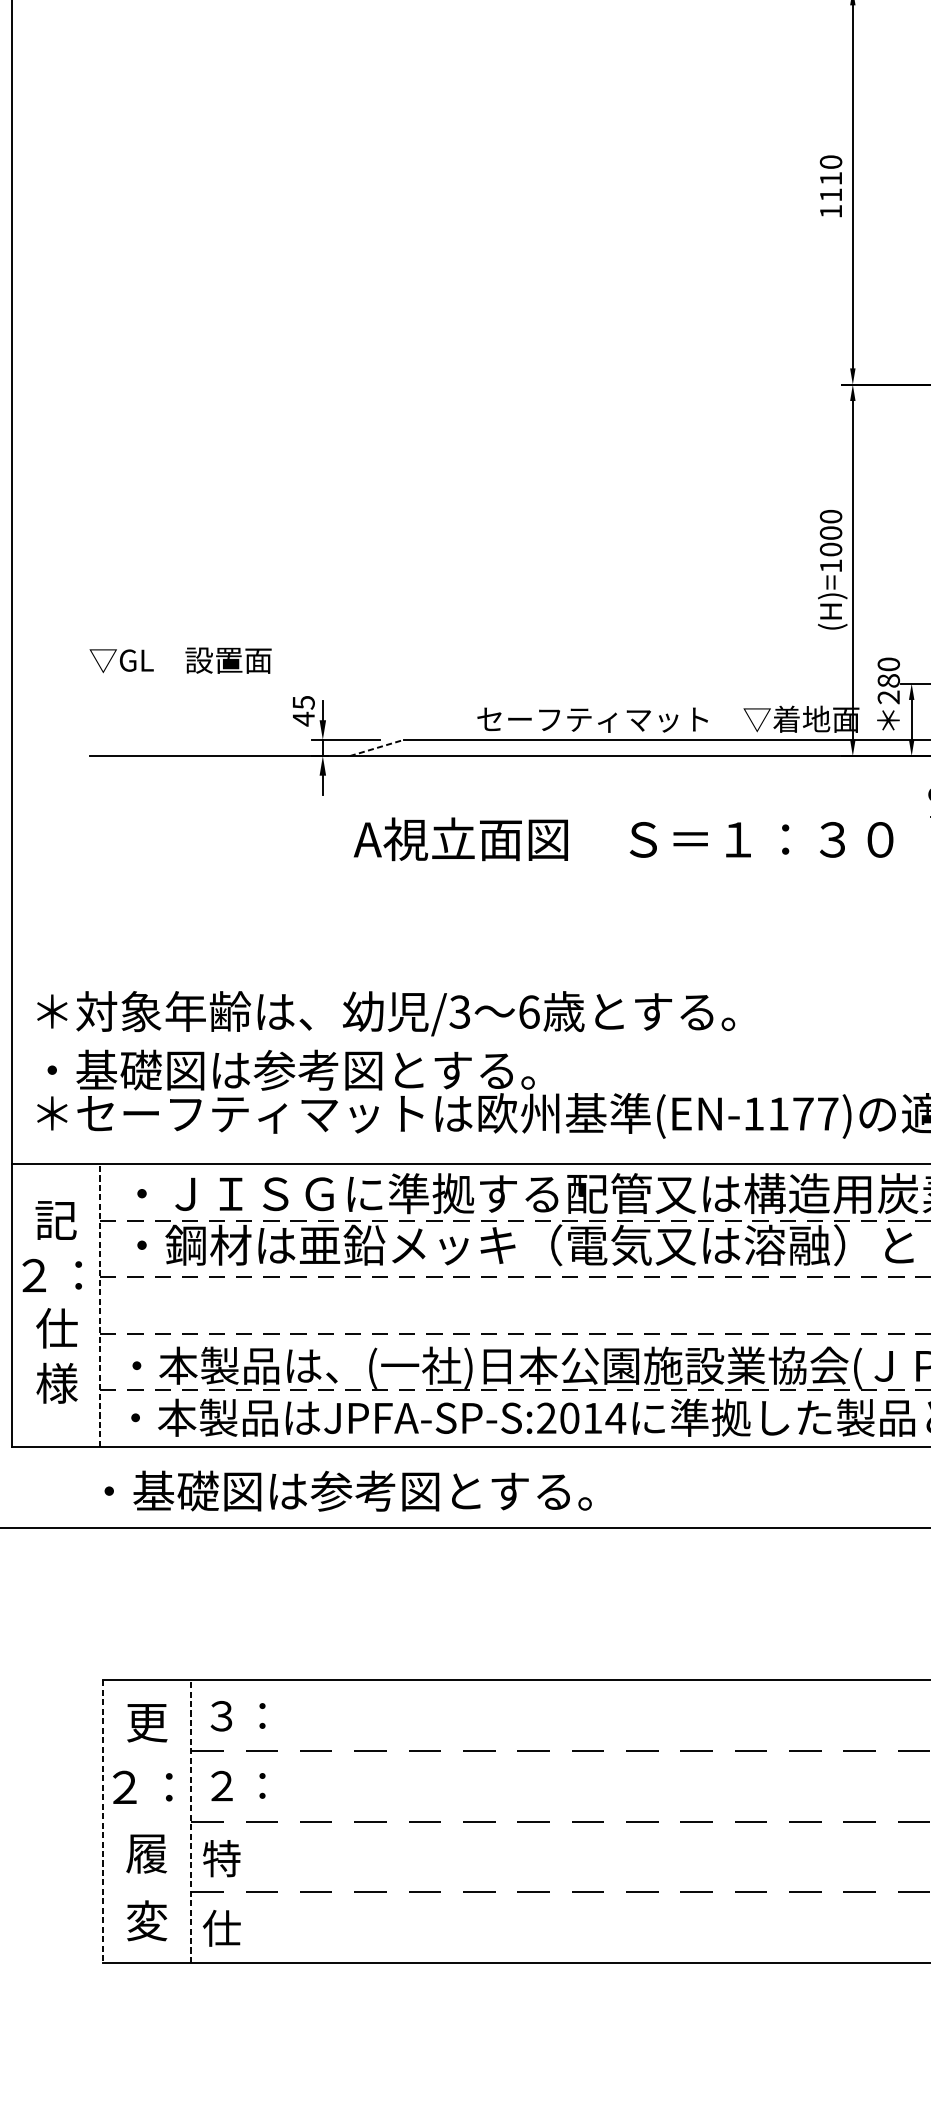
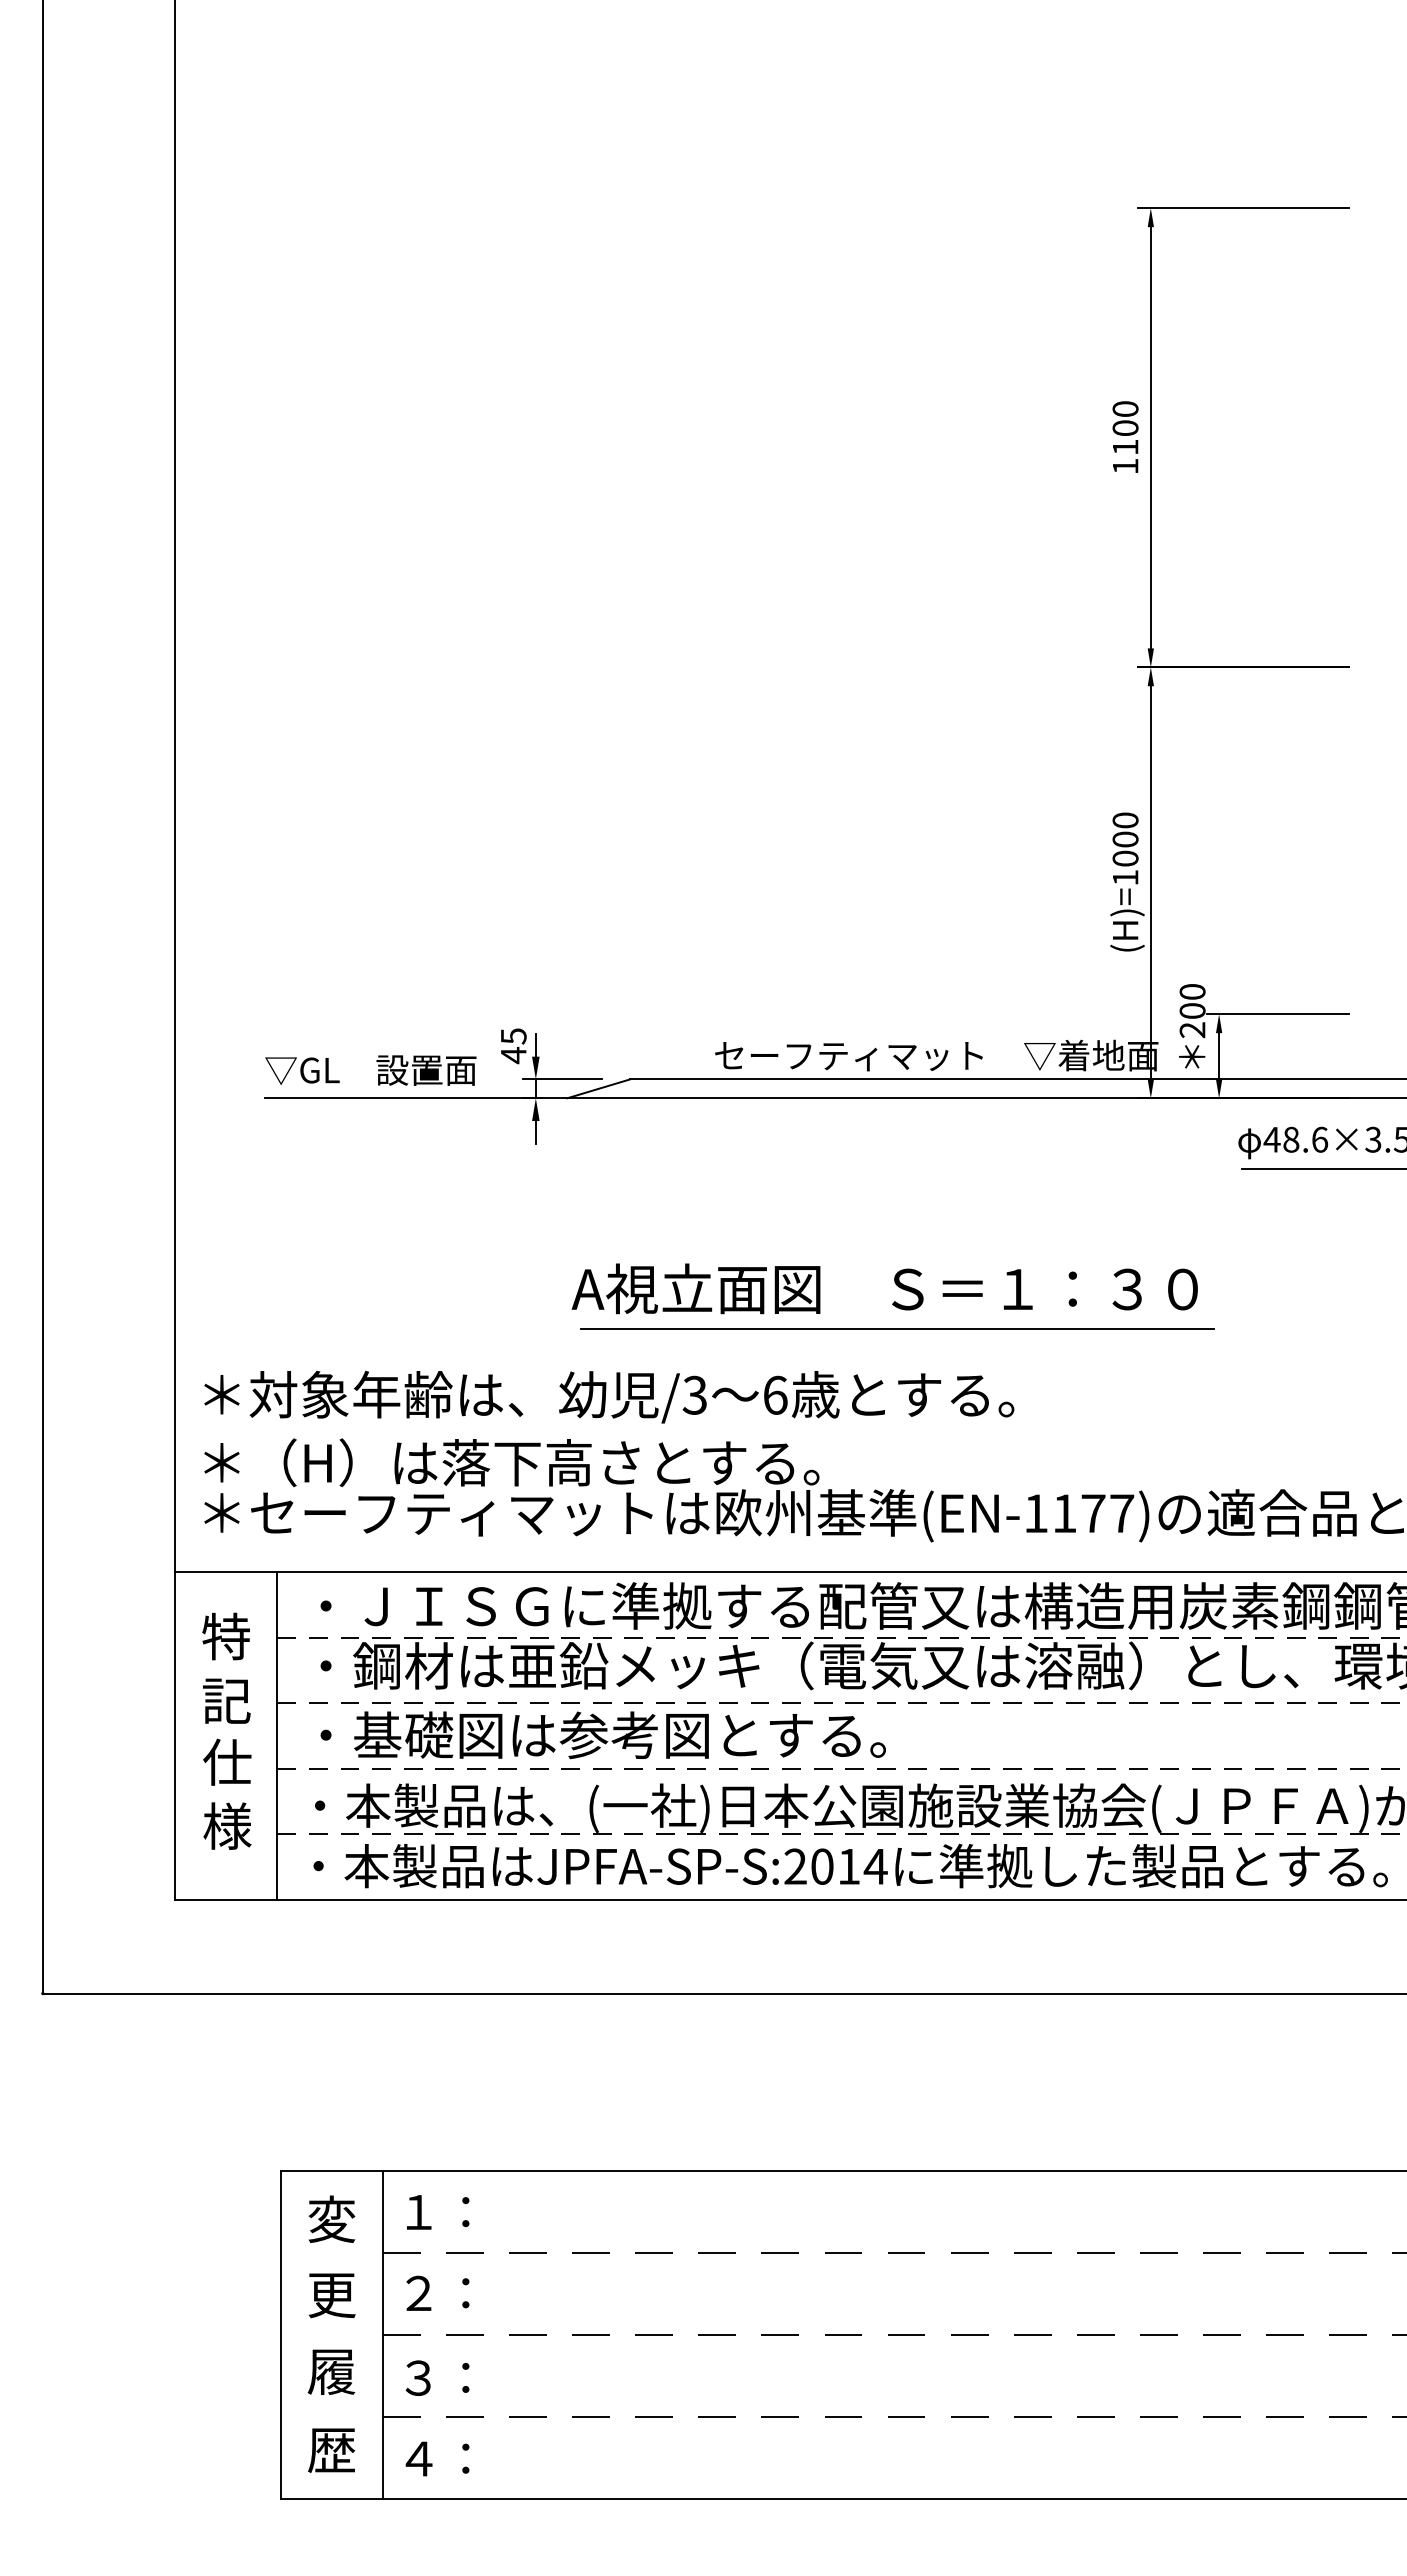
text: (830, 178) -> (1125, 427), 1110 -> 1100
text: (180, 660) -> (370, 1070), moved
text: (888, 680) -> (1192, 1010), 280 -> 200
line: (376, 747) -> (598, 1088), dashed -> solid
text: (623, 839) -> (884, 1288), moved
line: (634, 954) -> (897, 1328), added
text: (301, 1069) -> (511, 1462), ・基礎図は参考図とする。 -> ＊（H）は落下高さとする。
text: (56, 1219) -> (226, 1636), 記 -> 特
text: (51, 1275) -> (221, 1700), ２： -> 記
line: (100, 1305) -> (277, 1735), dashed -> solid
text: (347, 1491) -> (602, 1735), moved
text: (221, 1716) -> (418, 2212), ３： -> １：
text: (146, 1721) -> (331, 2218), 更 -> 変
text: (142, 1787) -> (326, 2295), ２： -> 更
line: (102, 1821) -> (280, 2334), dashed -> solid
line: (191, 1821) -> (383, 2334), dashed -> solid
text: (233, 1858) -> (432, 2377), 特 -> ３：
text: (146, 1920) -> (331, 2449), 変 -> 歴
text: (233, 1928) -> (432, 2458), 仕 -> ４：

